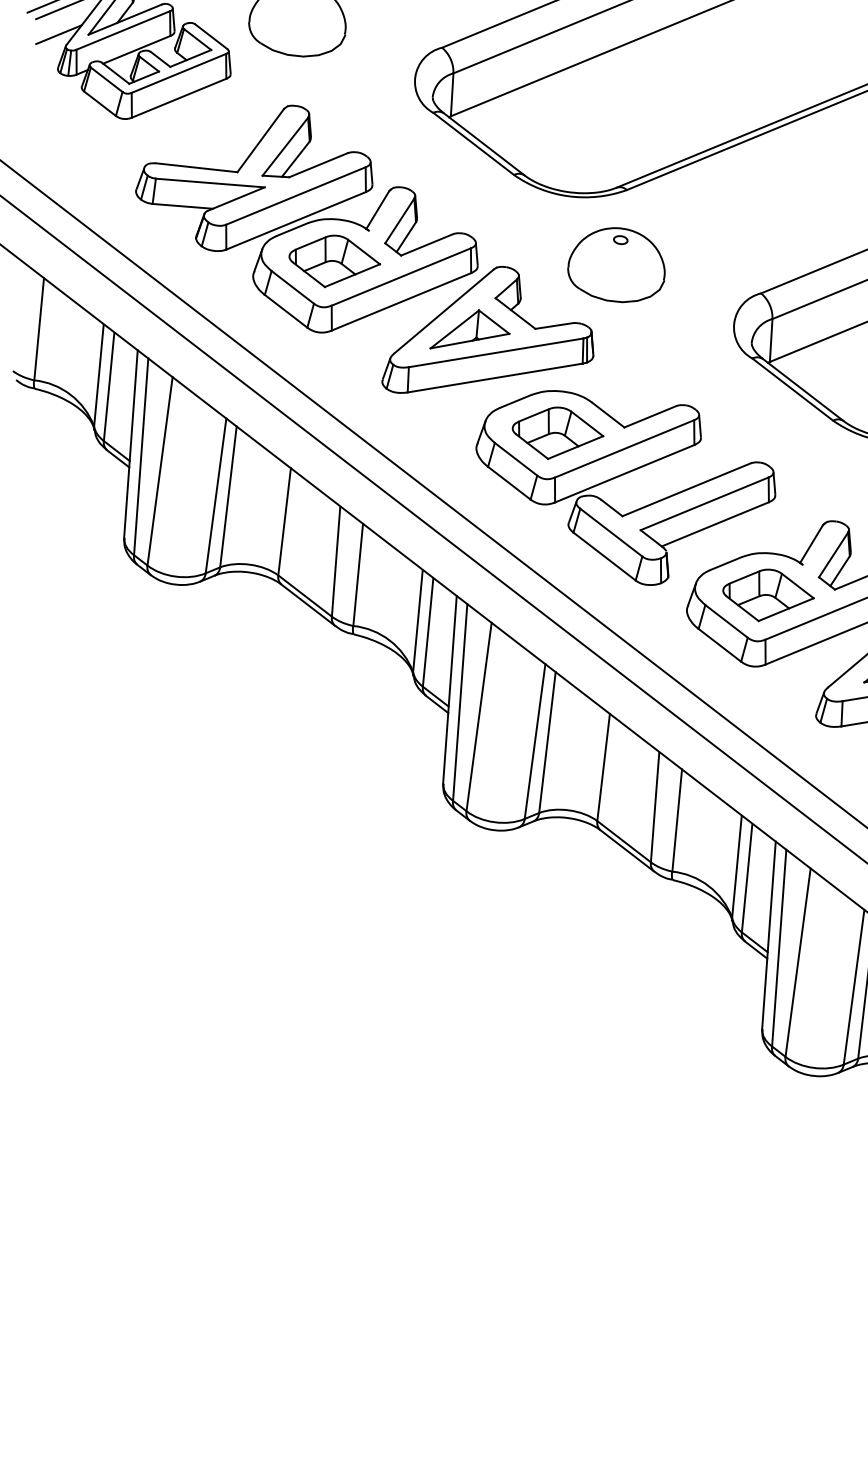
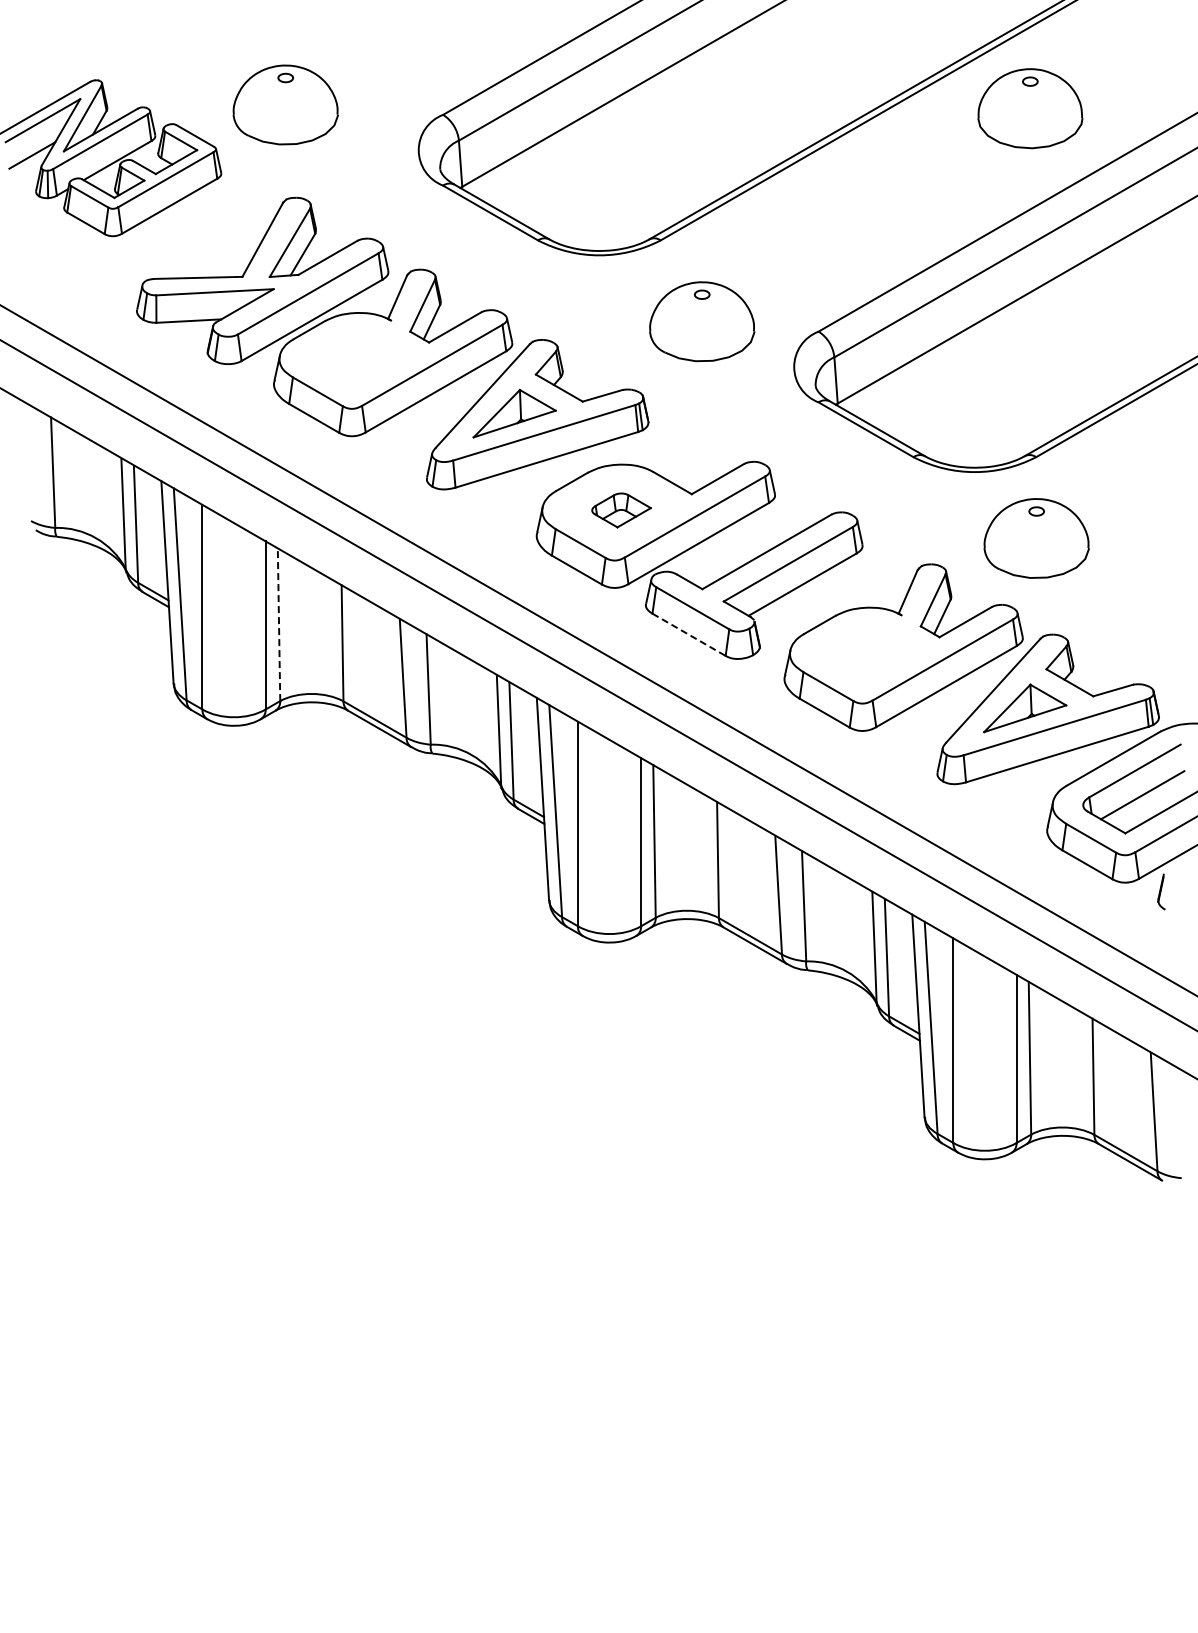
part: (334, 261) -> (358, 358), removed
part: (617, 264) -> (702, 321), moved
part: (557, 433) -> (621, 510), size x0.6
line: (228, 496) -> (279, 624), solid -> dashed
line: (604, 557) -> (689, 635), solid -> dashed
part: (768, 595) -> (869, 653), removed

